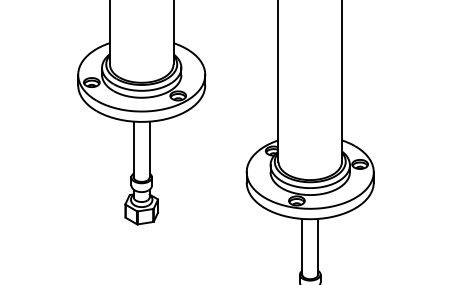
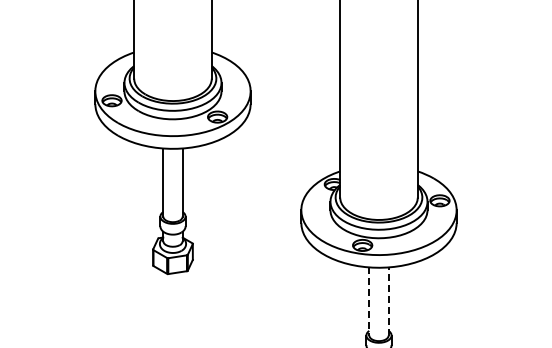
line: (318, 245) -> (388, 300), solid -> dashed
line: (302, 246) -> (369, 301), solid -> dashed

